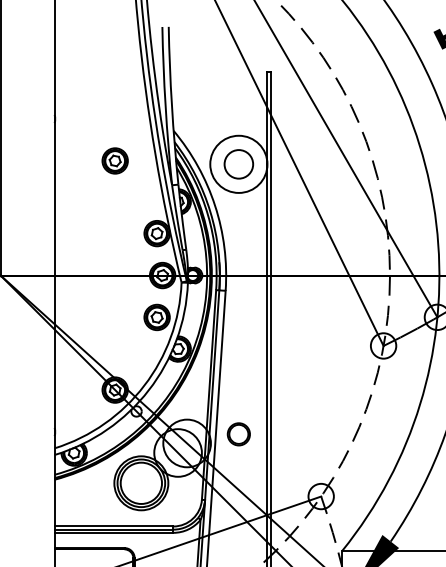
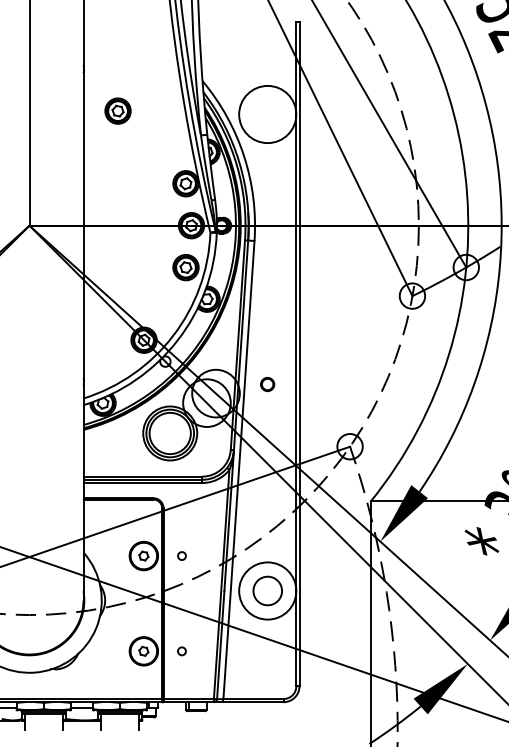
part: (114, 160) -> (117, 110), moved
circle: (238, 164) -> (267, 114), removed
part: (238, 434) -> (267, 384), size x0.6

